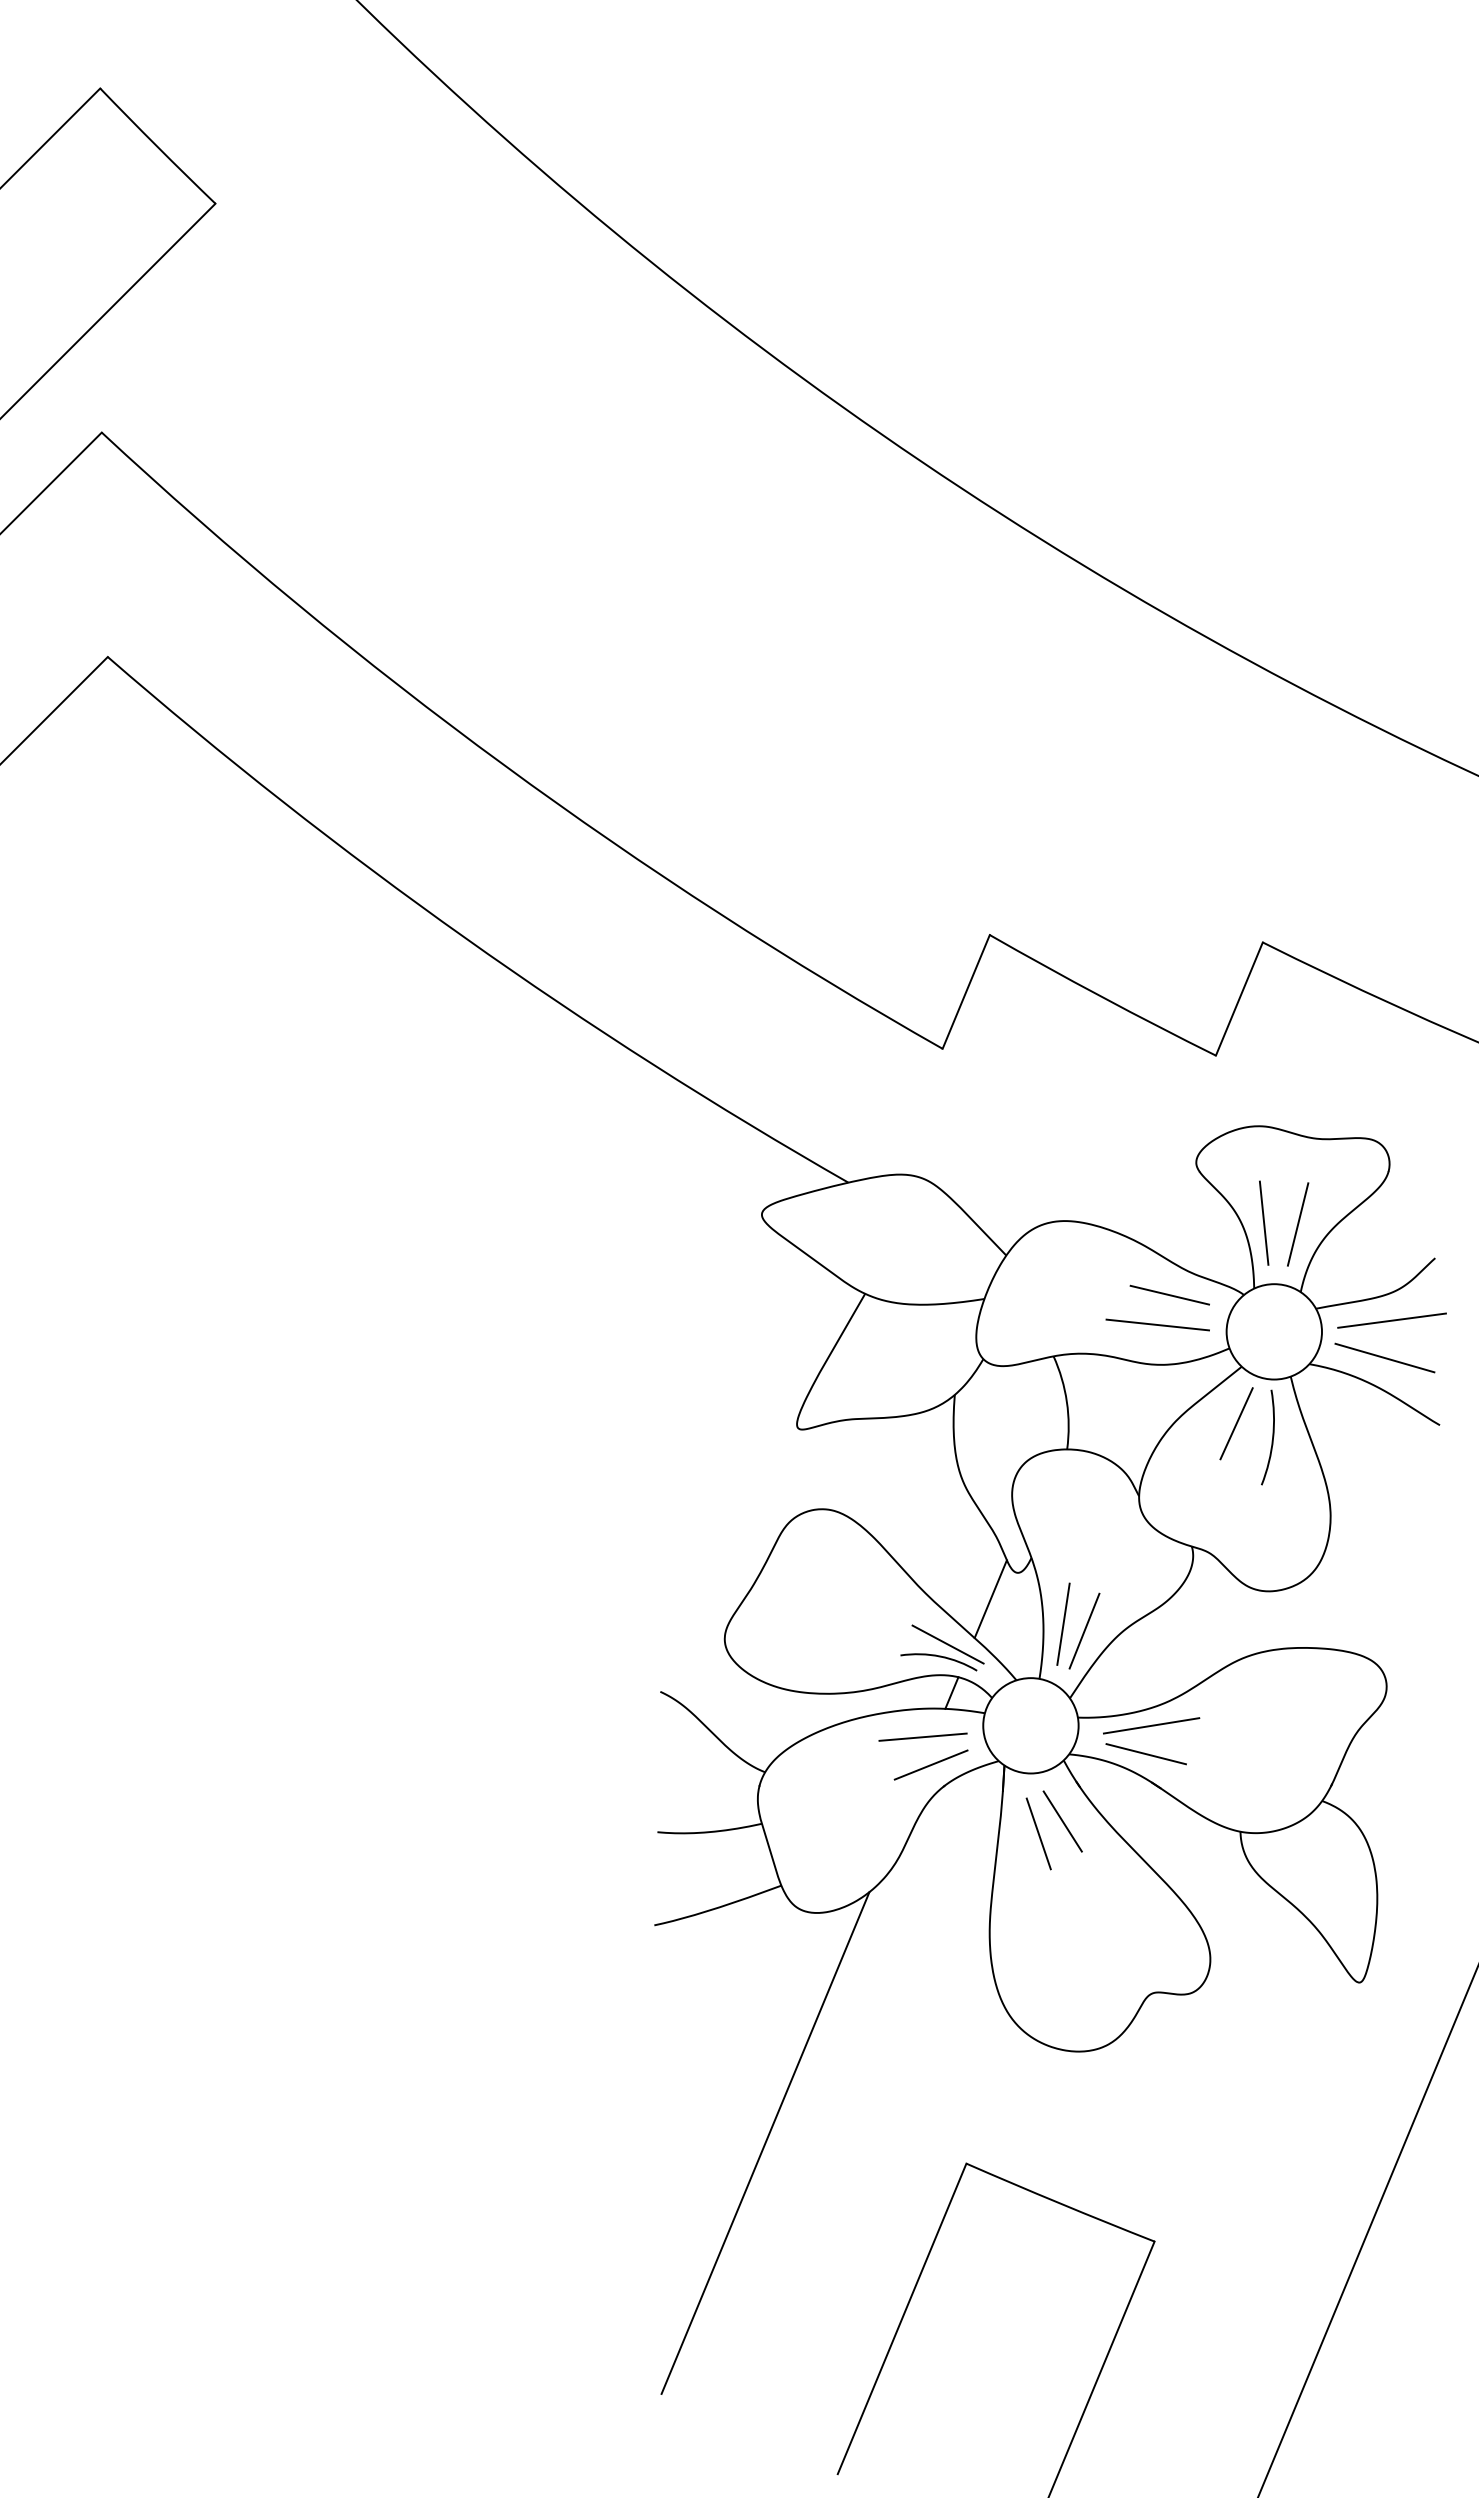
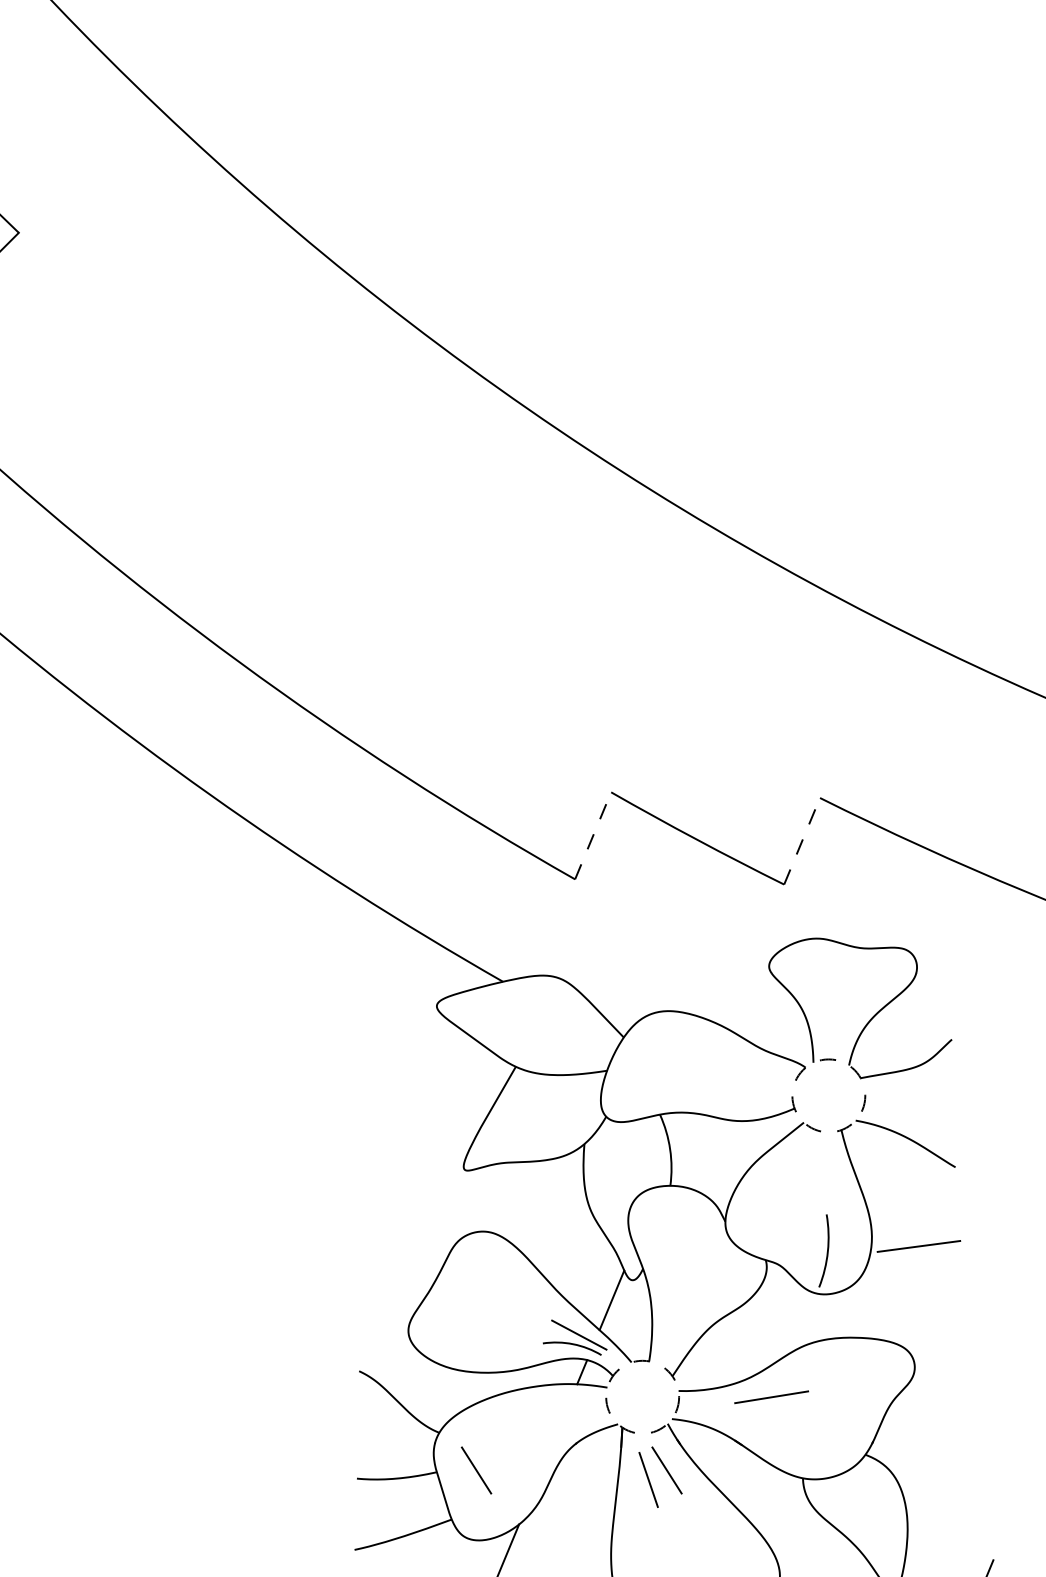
line: (966, 991) -> (593, 835), solid -> dashed
line: (1239, 998) -> (802, 840), solid -> dashed
line: (1263, 1222) -> (820, 1012), removed
line: (1298, 1224) -> (847, 1013), removed
line: (1169, 1294) -> (748, 1067), removed
line: (1391, 1320) -> (918, 1246), moved
line: (1157, 1324) -> (739, 1090), removed
circle: (1273, 1331) -> (828, 1095), solid -> dashed
line: (1384, 1357) -> (913, 1115), removed
line: (1236, 1423) -> (799, 1165), removed
arc: (1272, 1437) -> (827, 1250), moved
line: (1063, 1623) -> (667, 1318), removed
line: (1084, 1630) -> (683, 1324), removed
circle: (1030, 1725) -> (642, 1397), solid -> dashed
line: (1151, 1725) -> (771, 1397), moved
line: (922, 1736) -> (559, 1405), removed
line: (1145, 1754) -> (730, 1419), removed
line: (930, 1764) -> (565, 1426), removed
line: (813, 1821) -> (476, 1470), added

